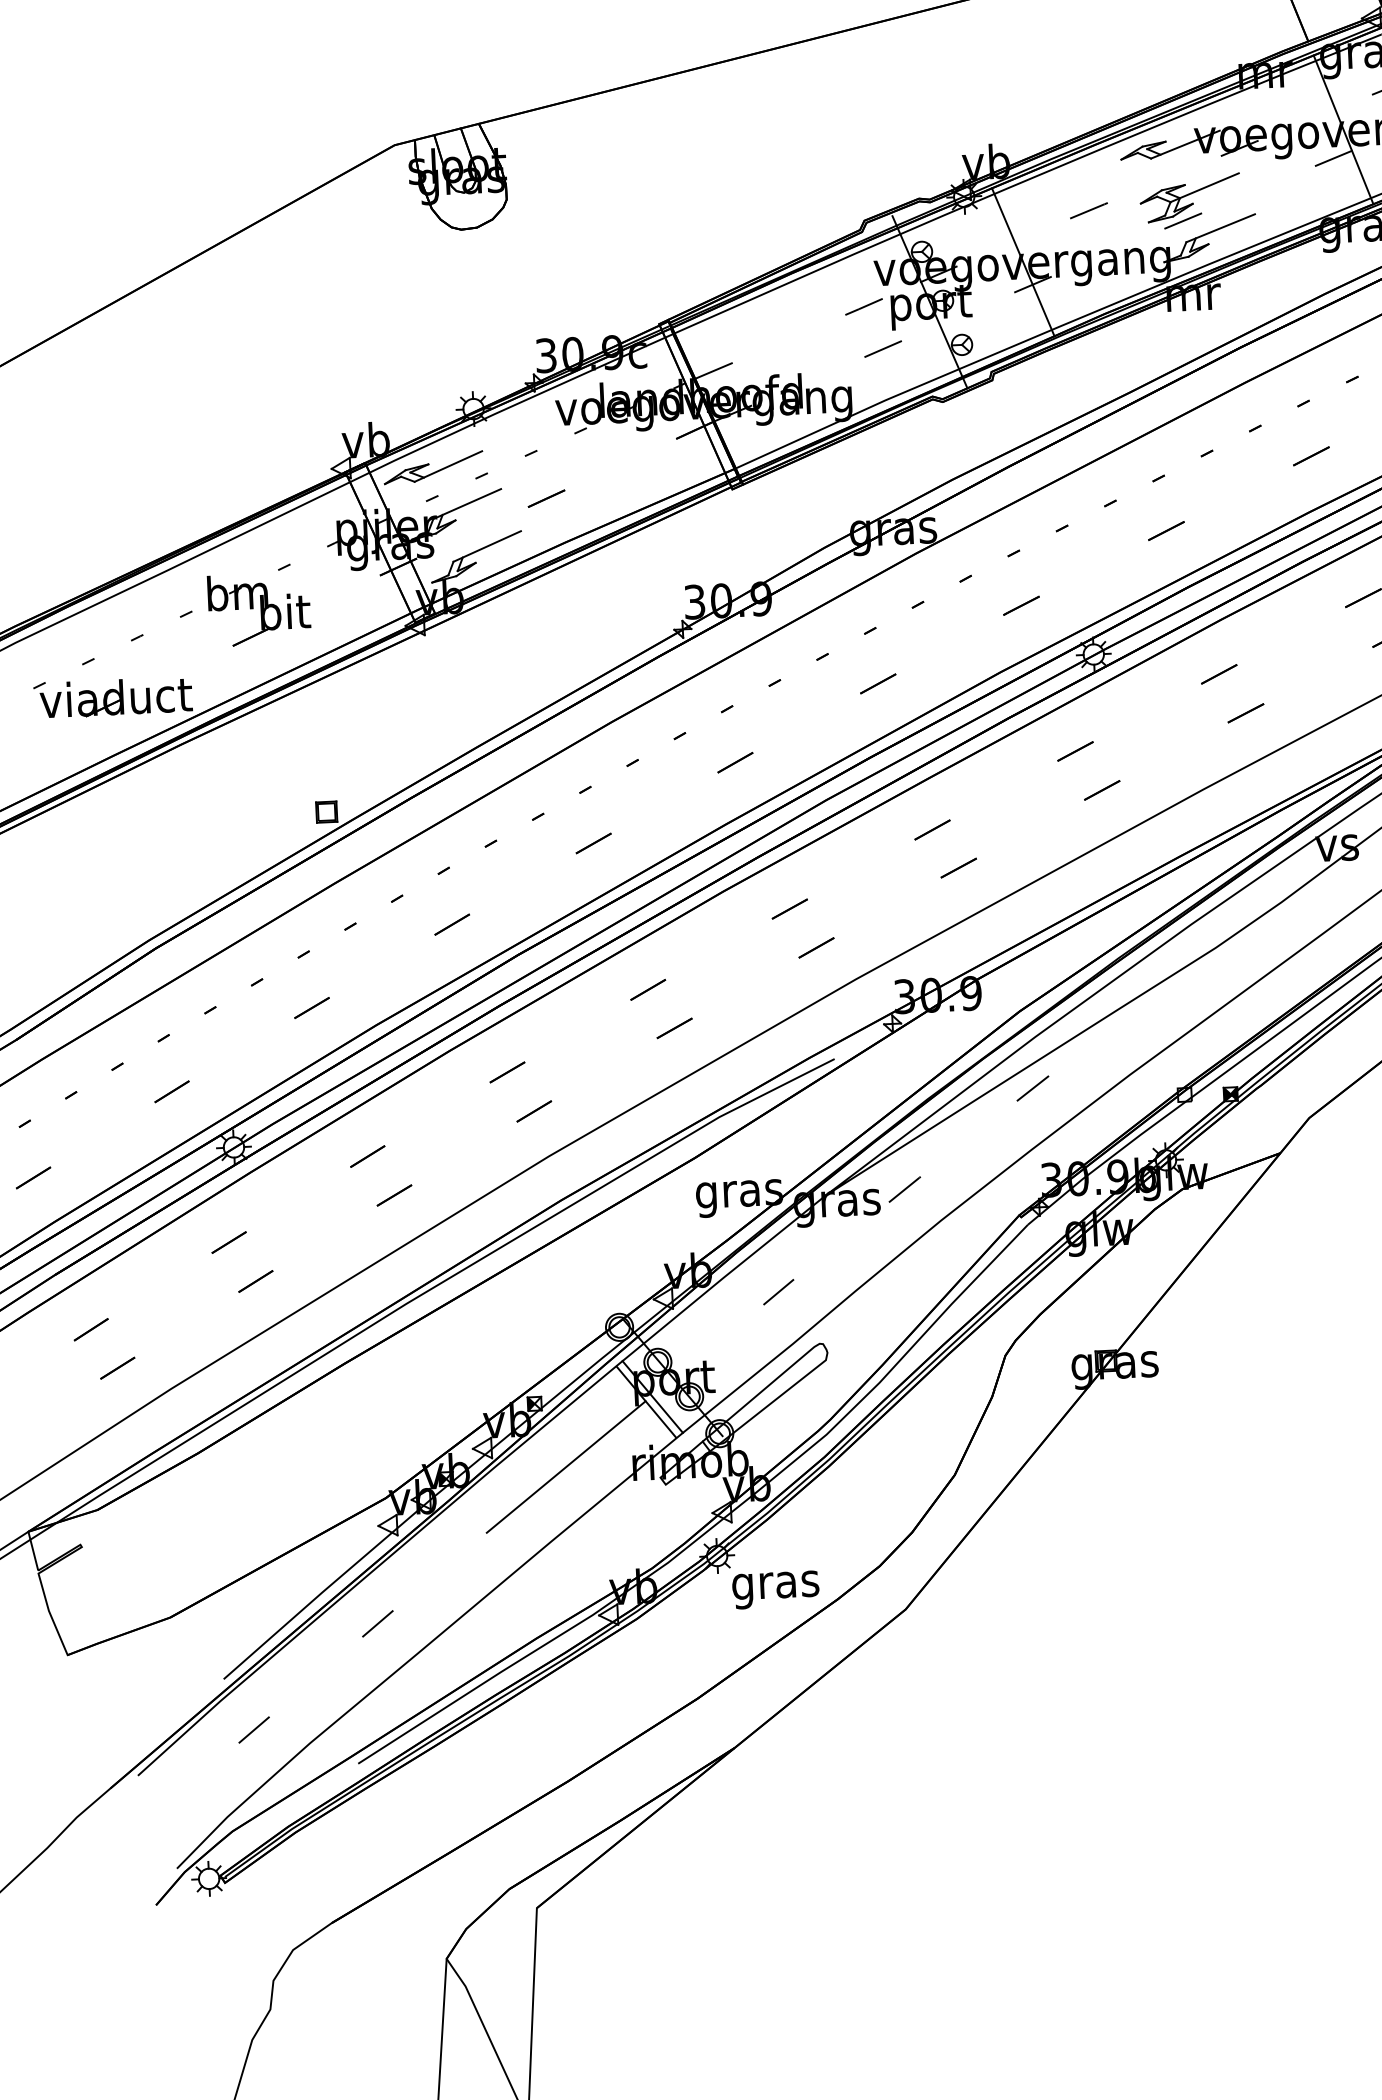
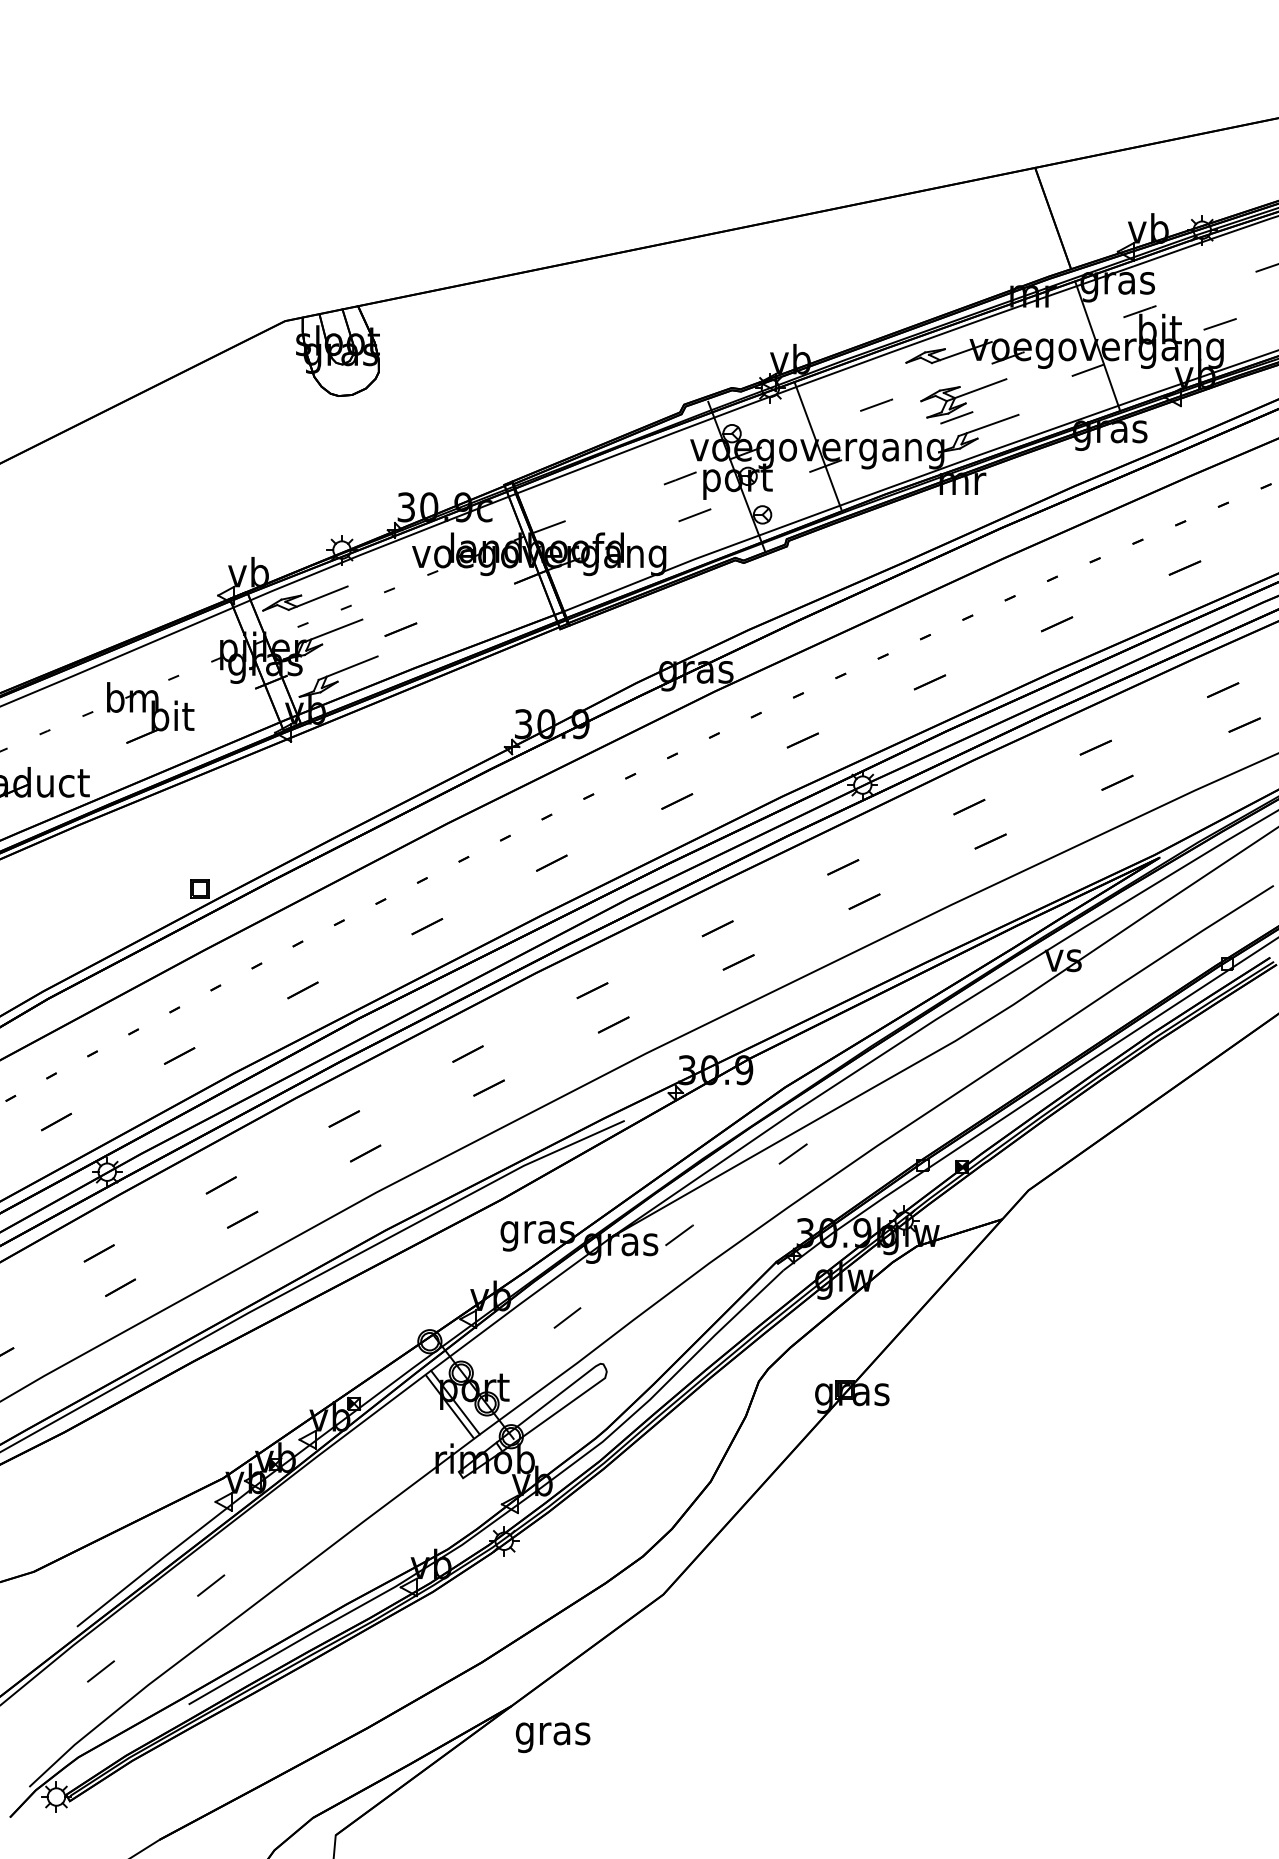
line: (566, 1466) -> (378, 1458), removed
text: (775, 1589) -> (552, 1737), moved

